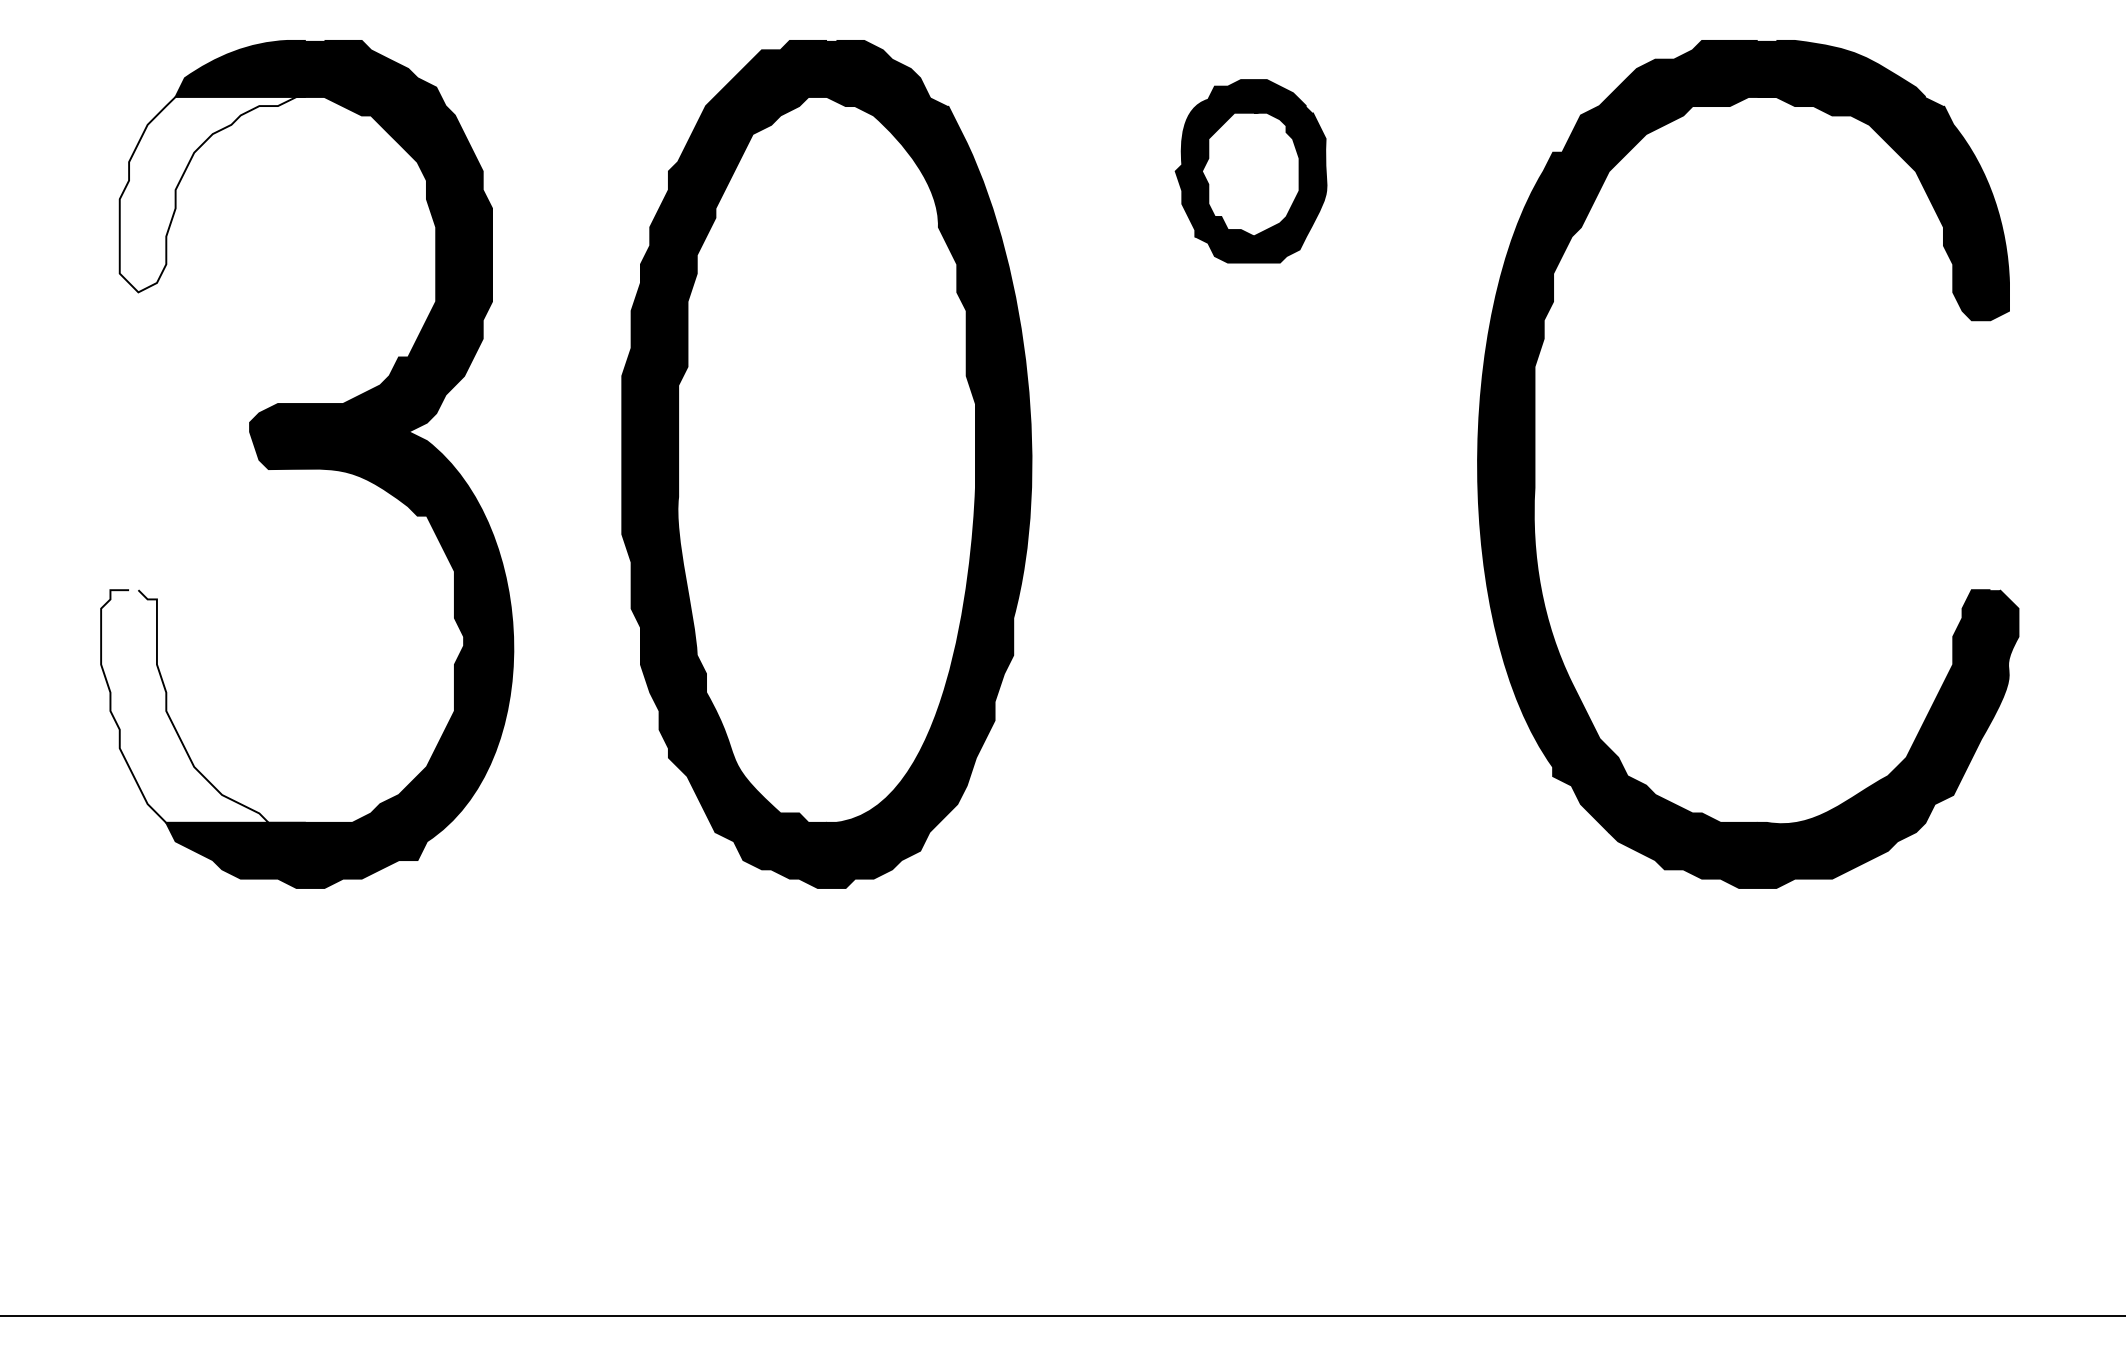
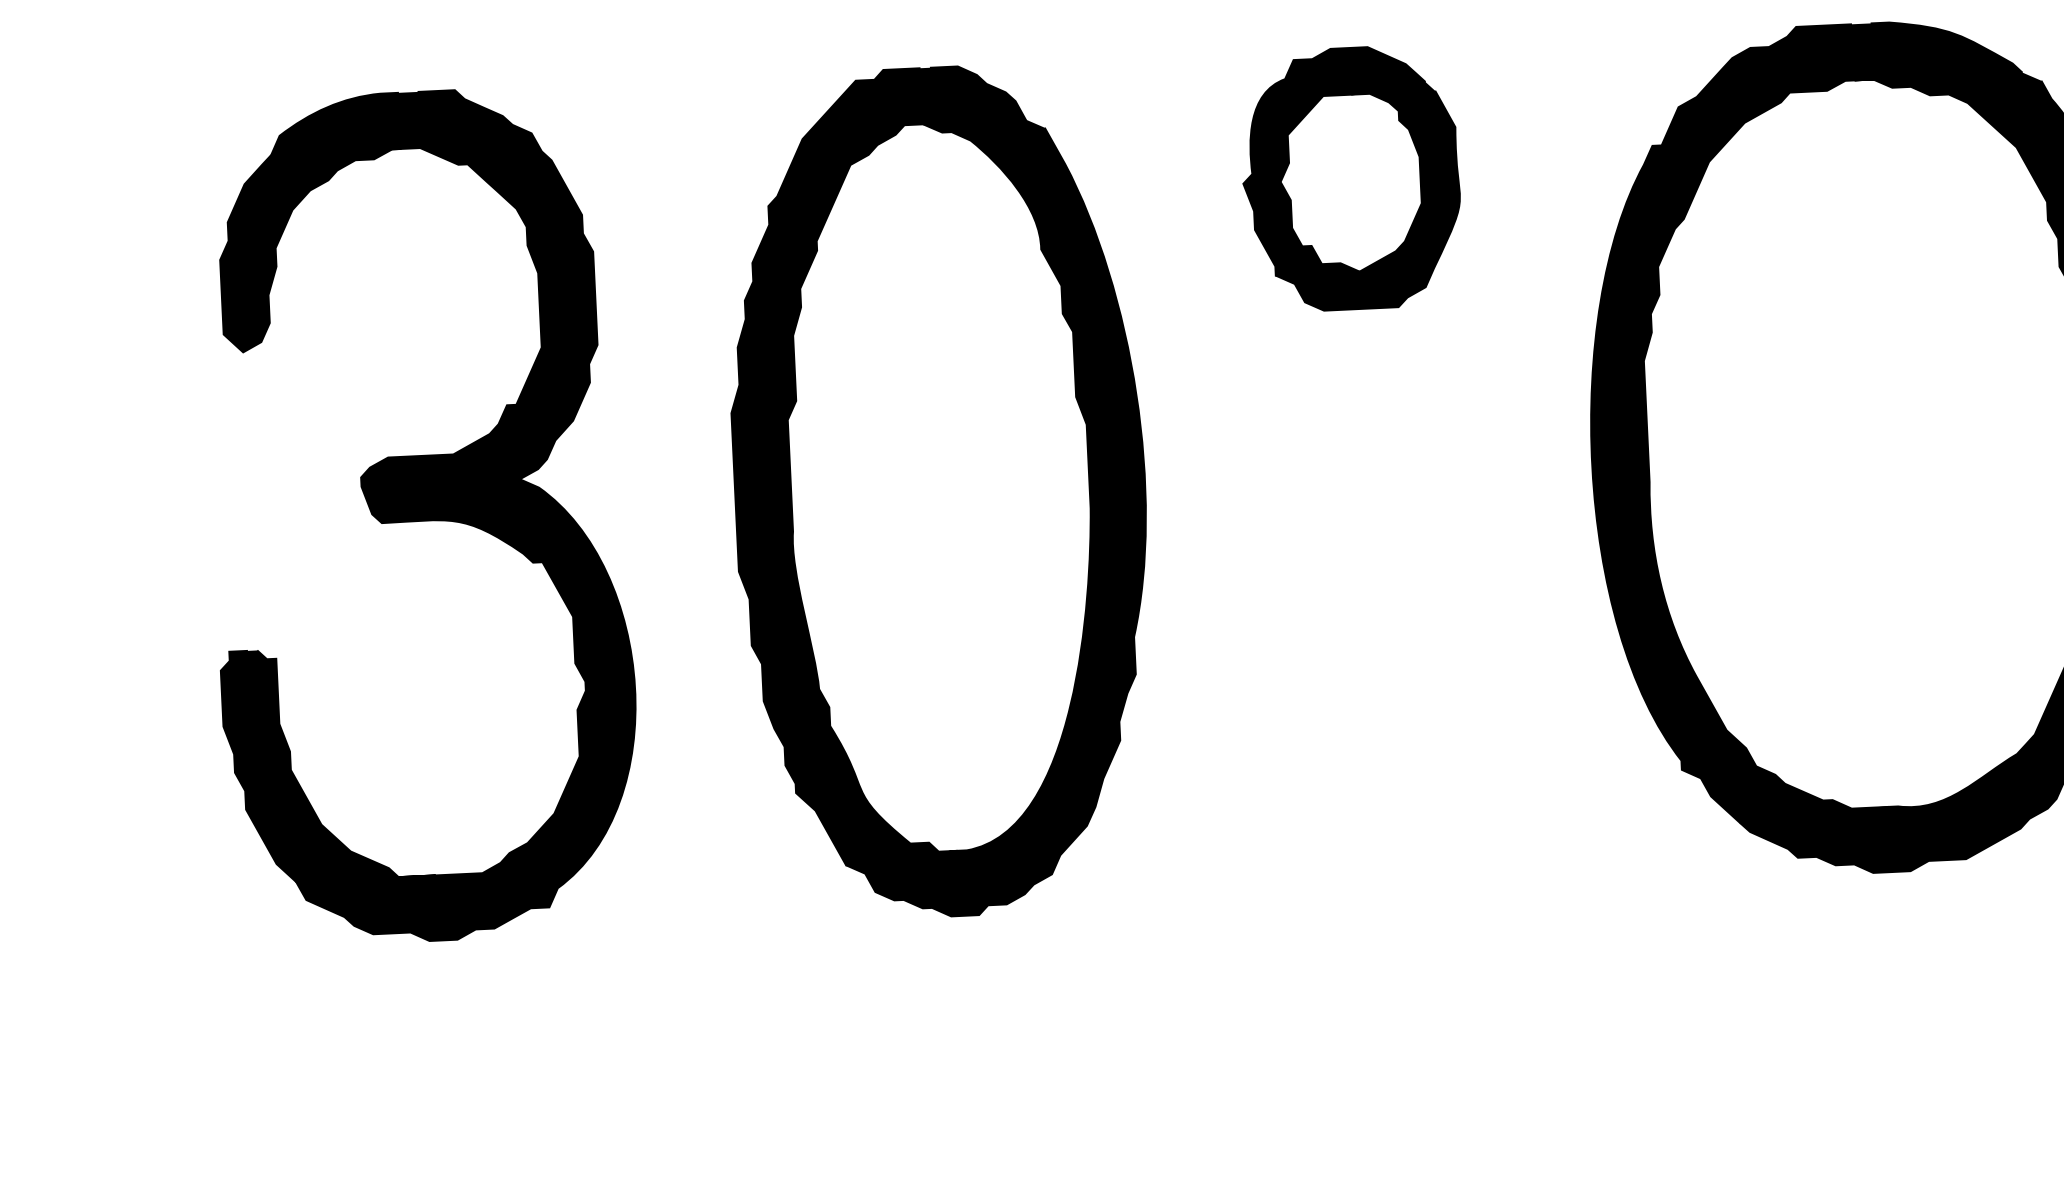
part: (1250, 171) -> (1350, 178), size x1.43
fill: (212, 194) -> (312, 250), added
fill: (203, 706) -> (327, 763), added

